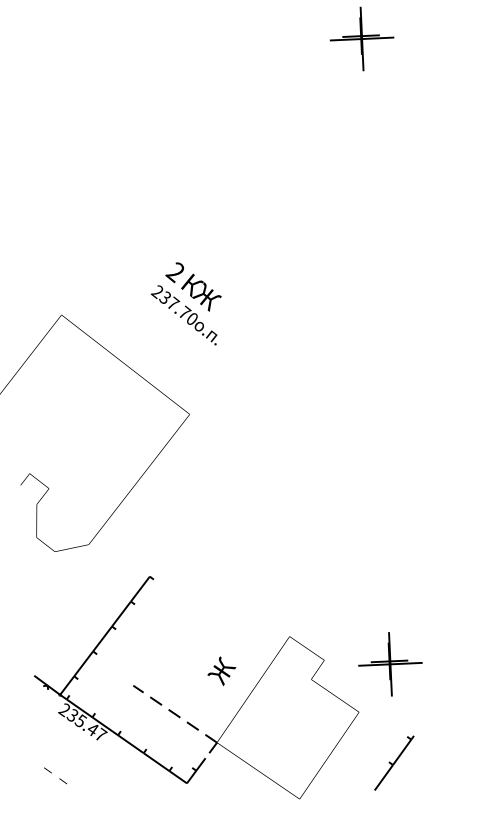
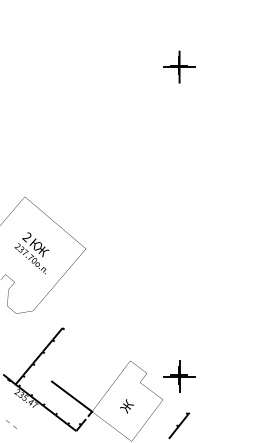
text: (185, 304) -> (31, 253), moved
text: (220, 671) -> (126, 406), moved
line: (174, 713) -> (71, 396), dashed -> solid

